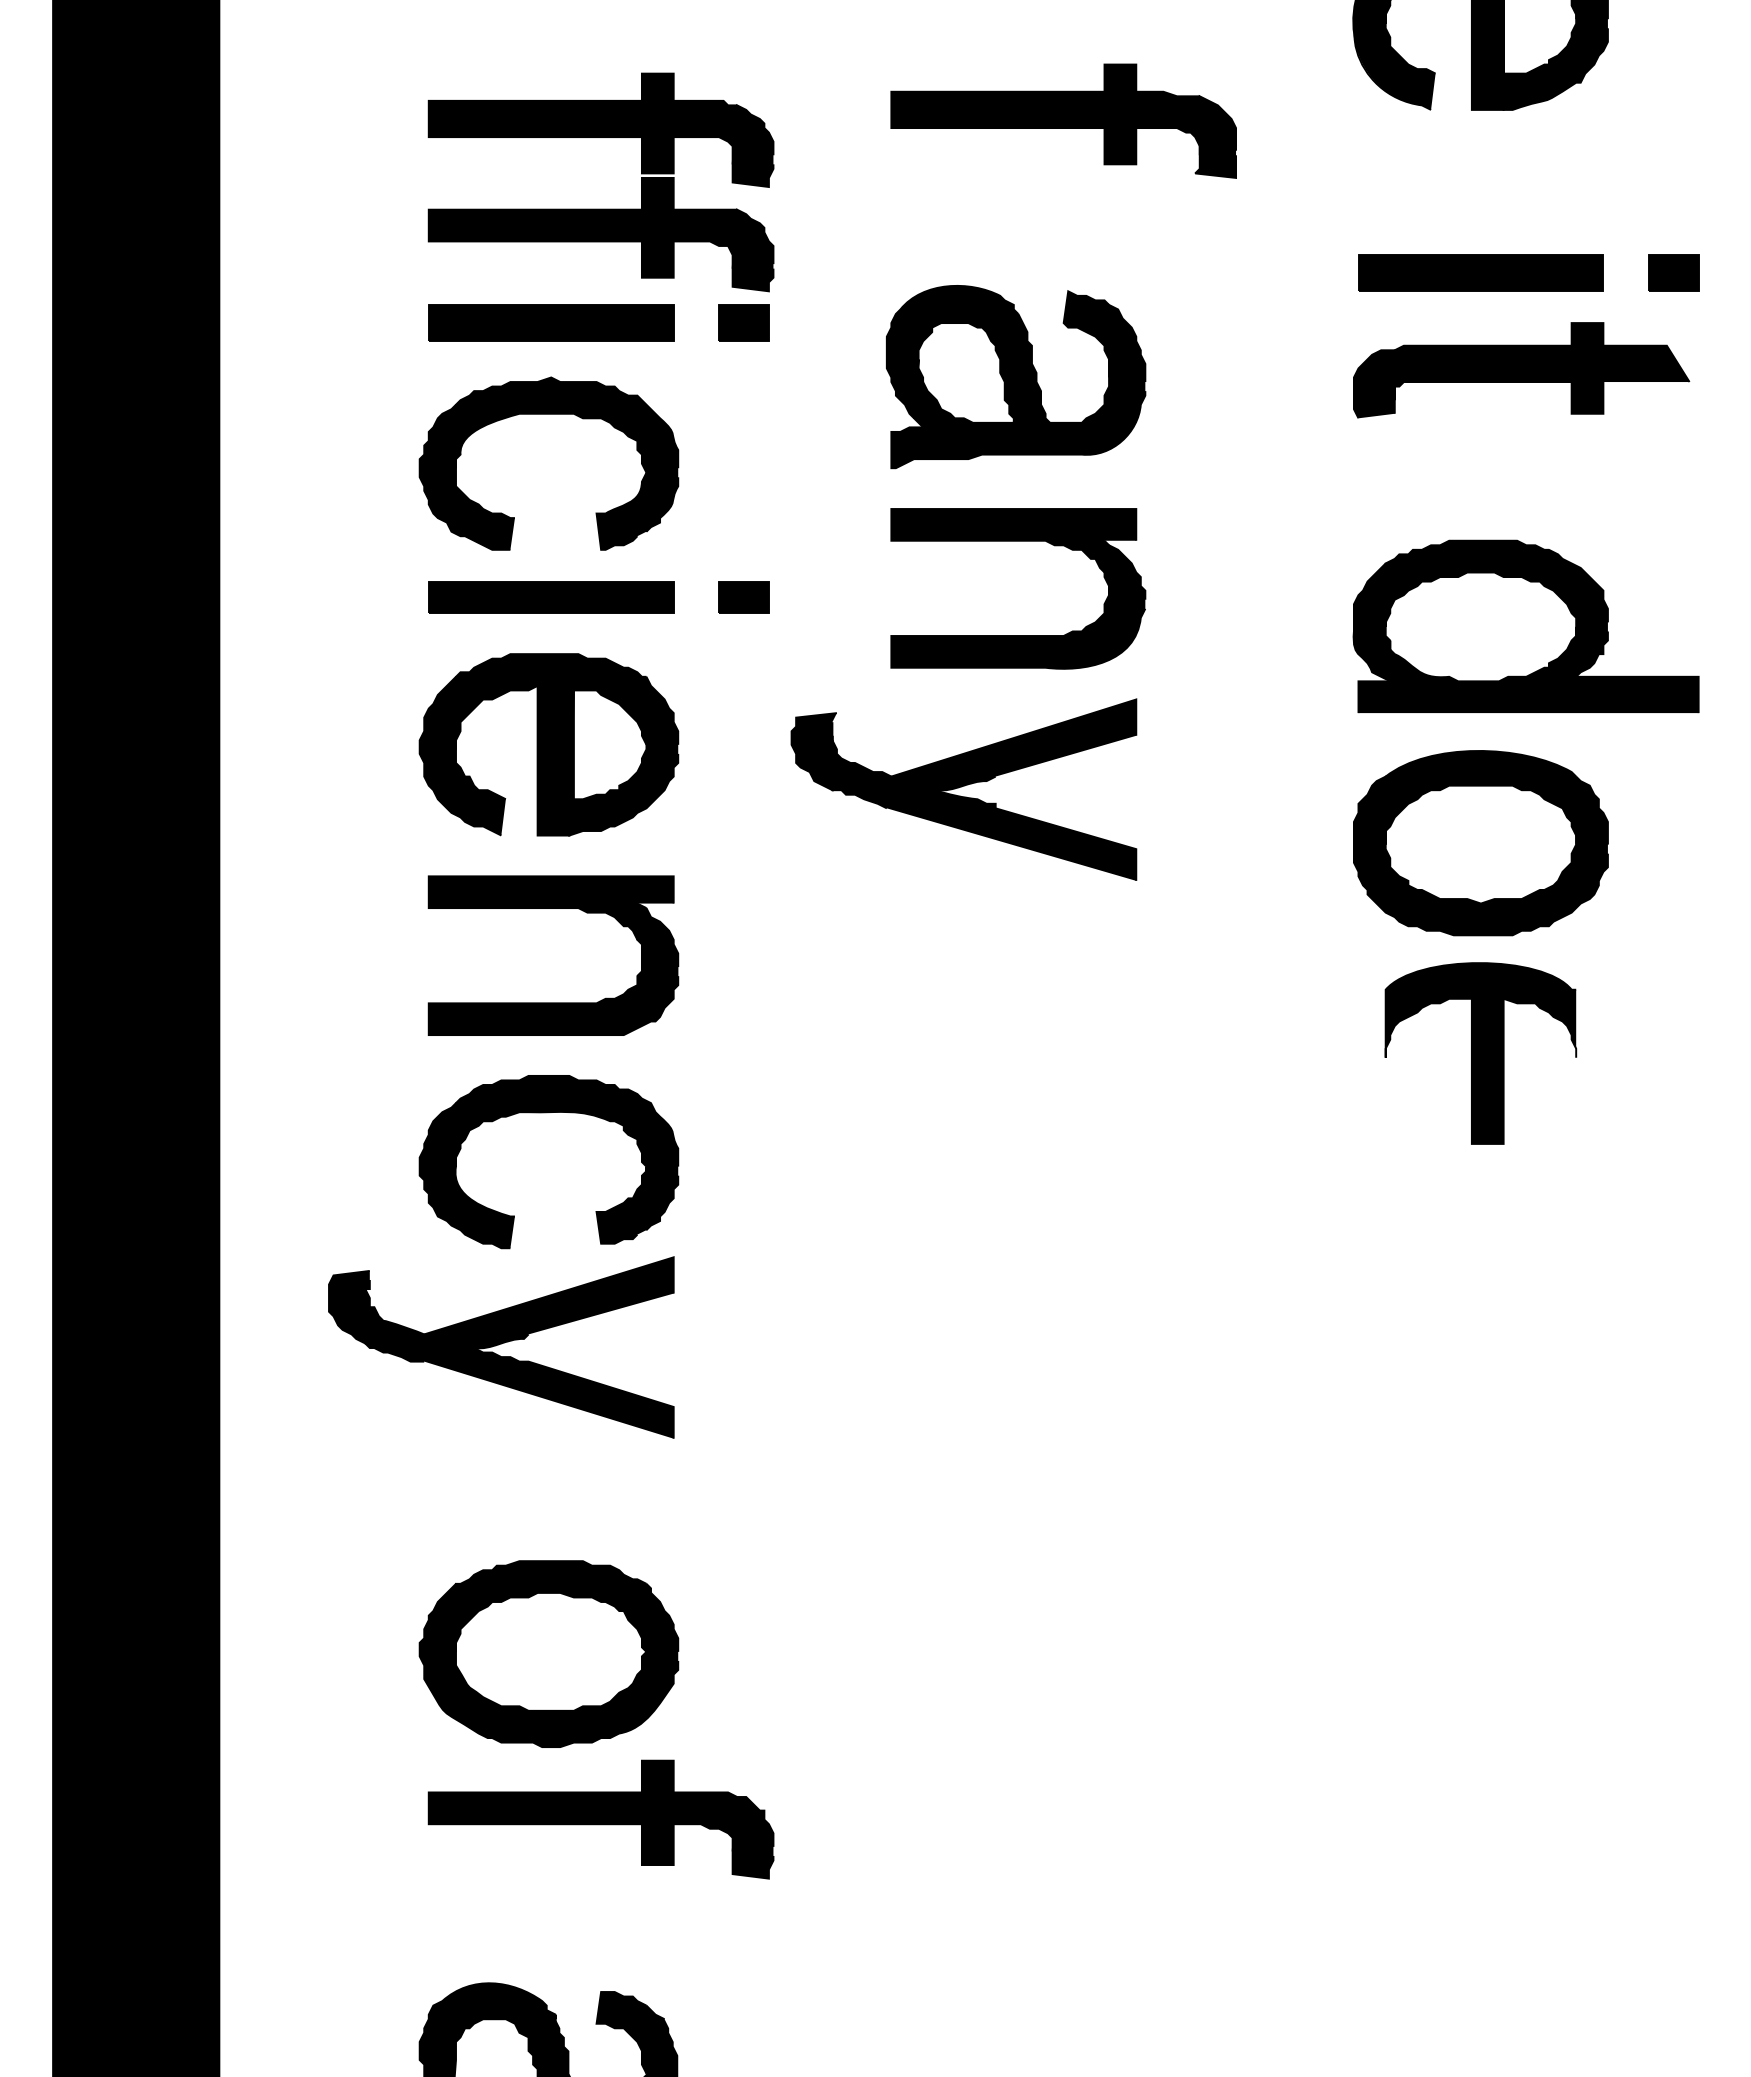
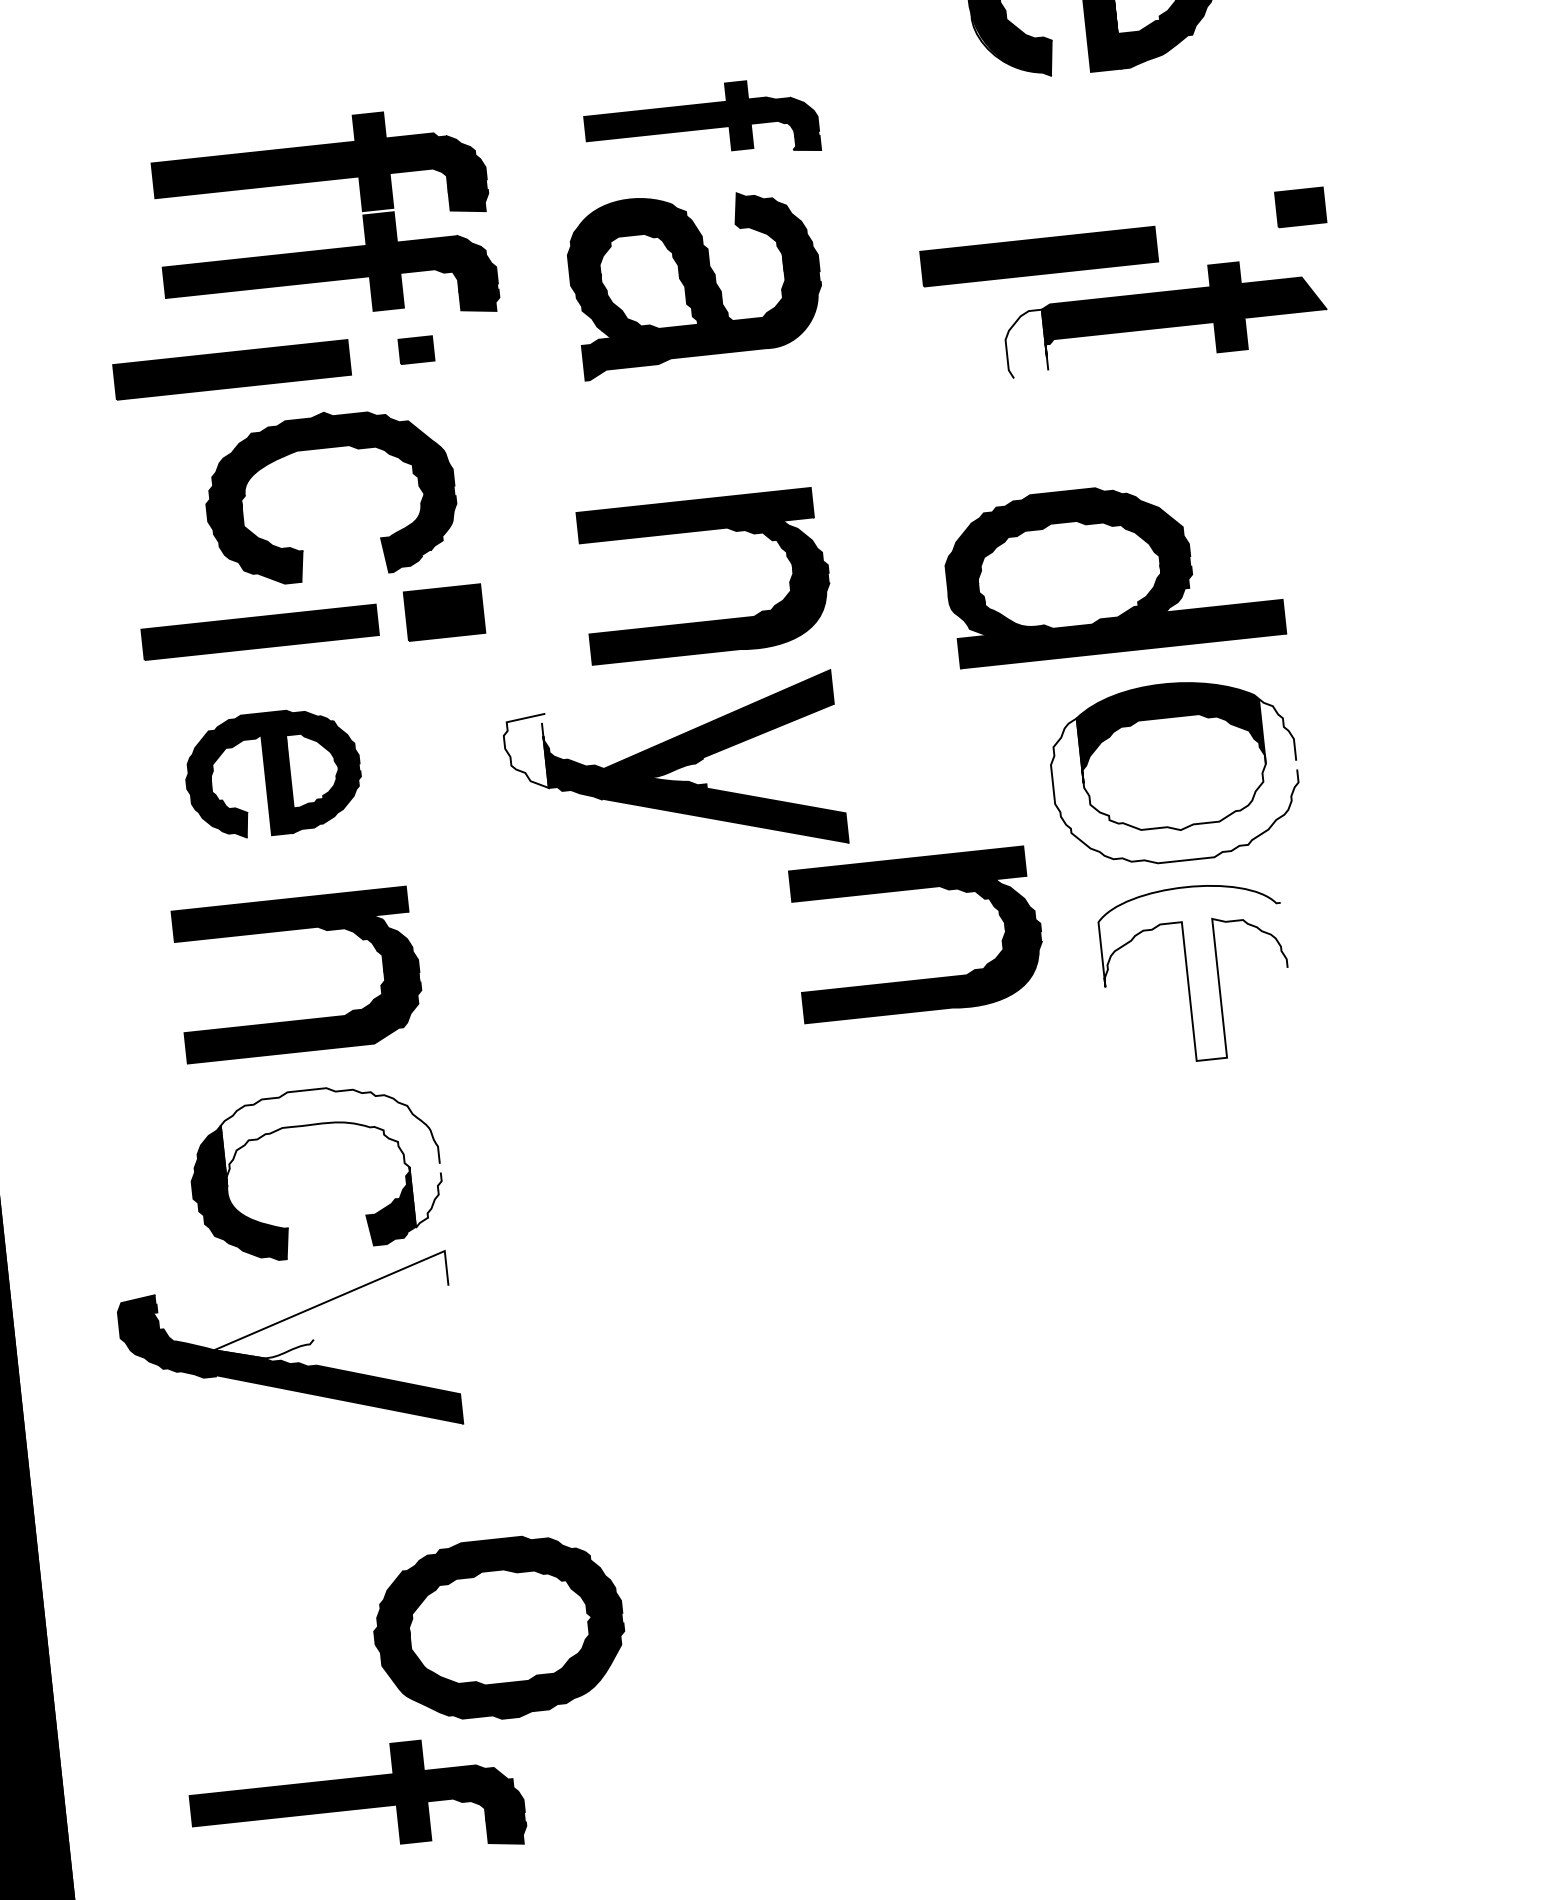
part: (1063, 120) -> (701, 123), size x0.7
part: (600, 208) -> (326, 248), moved
part: (1480, 272) -> (1038, 256), moved
part: (743, 322) -> (416, 349), size x0.7
part: (1016, 377) -> (696, 281), moved
fill: (1373, 384) -> (1024, 344), removed
part: (548, 414) -> (324, 448), moved
part: (743, 597) -> (444, 612), size x1.6
part: (1525, 626) -> (1111, 569), moved
part: (548, 744) -> (272, 773), size x0.7
fill: (813, 751) -> (526, 752), removed
fill: (1480, 855) -> (1175, 784), removed
part: (1198, 935) -> (913, 889), added
fill: (1480, 1053) -> (1195, 973), removed
fill: (566, 1152) -> (331, 1161), removed
fill: (548, 1302) -> (329, 1307), removed
part: (548, 1653) -> (498, 1628), moved
part: (600, 1819) -> (356, 1804), moved

